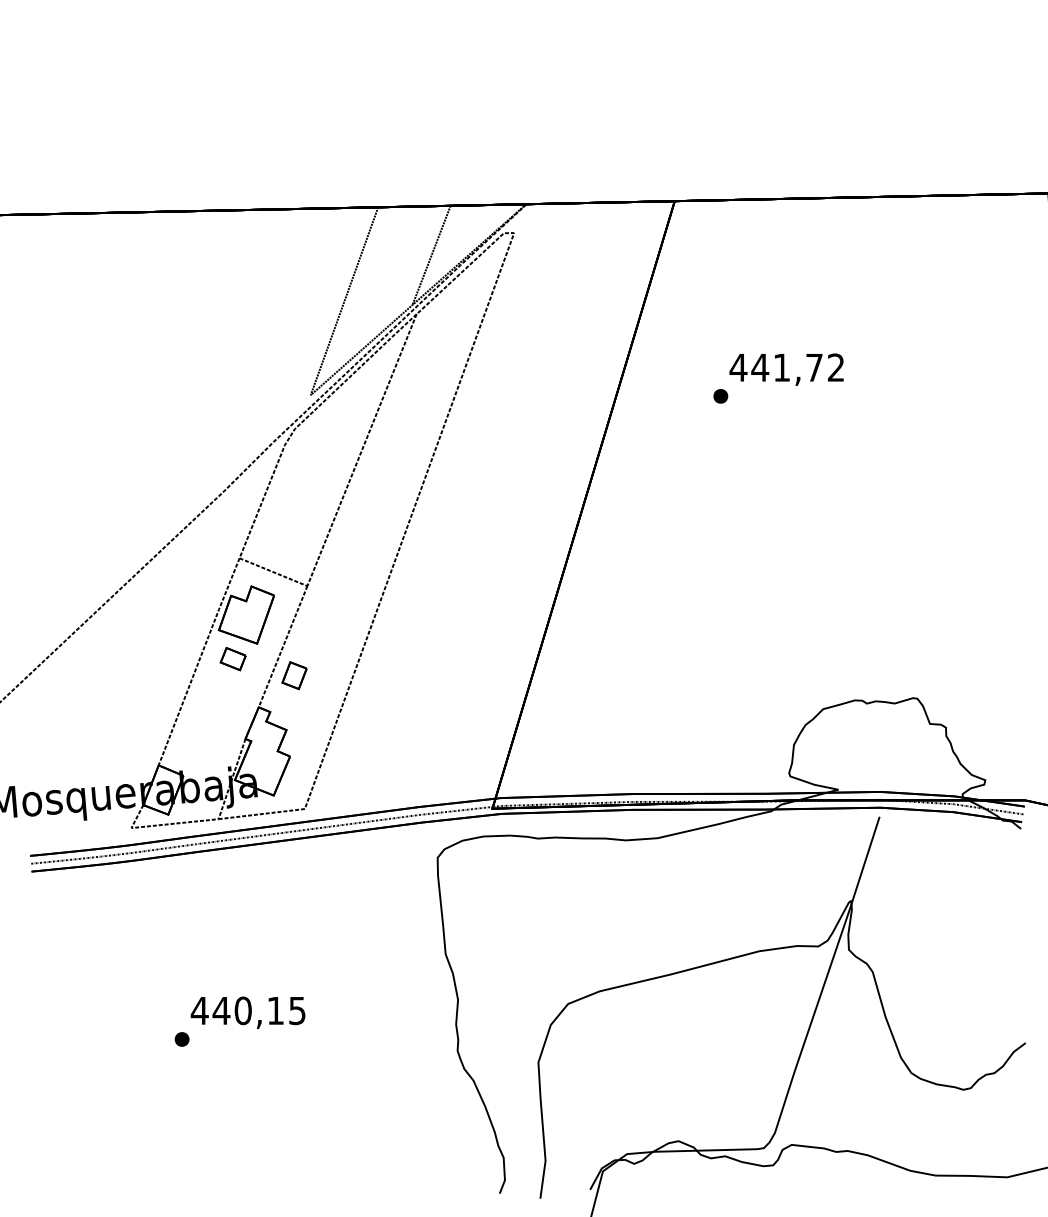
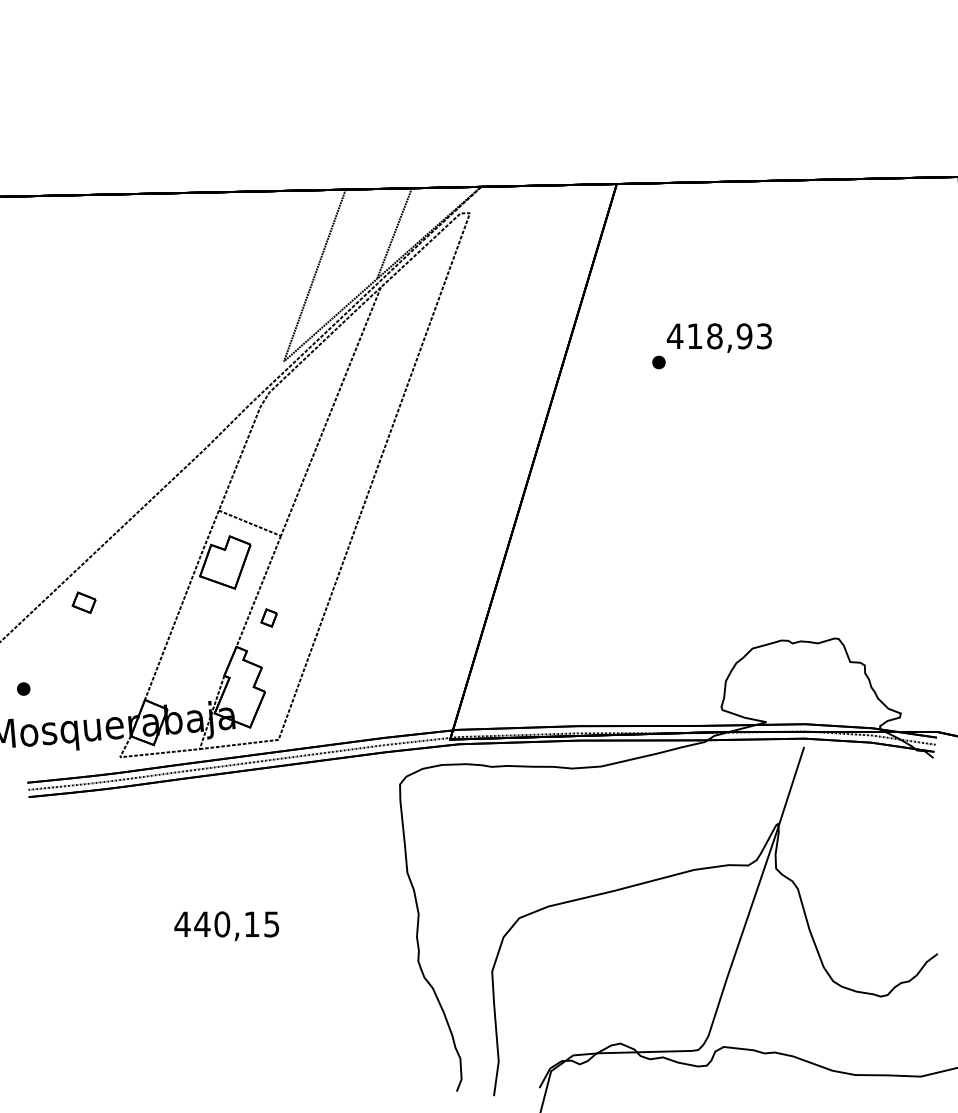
text: (797, 367) -> (729, 336), 441,72 -> 418,93
part: (232, 658) -> (83, 602), moved
part: (294, 675) -> (269, 617), size x0.7
part: (181, 1039) -> (23, 689), moved

